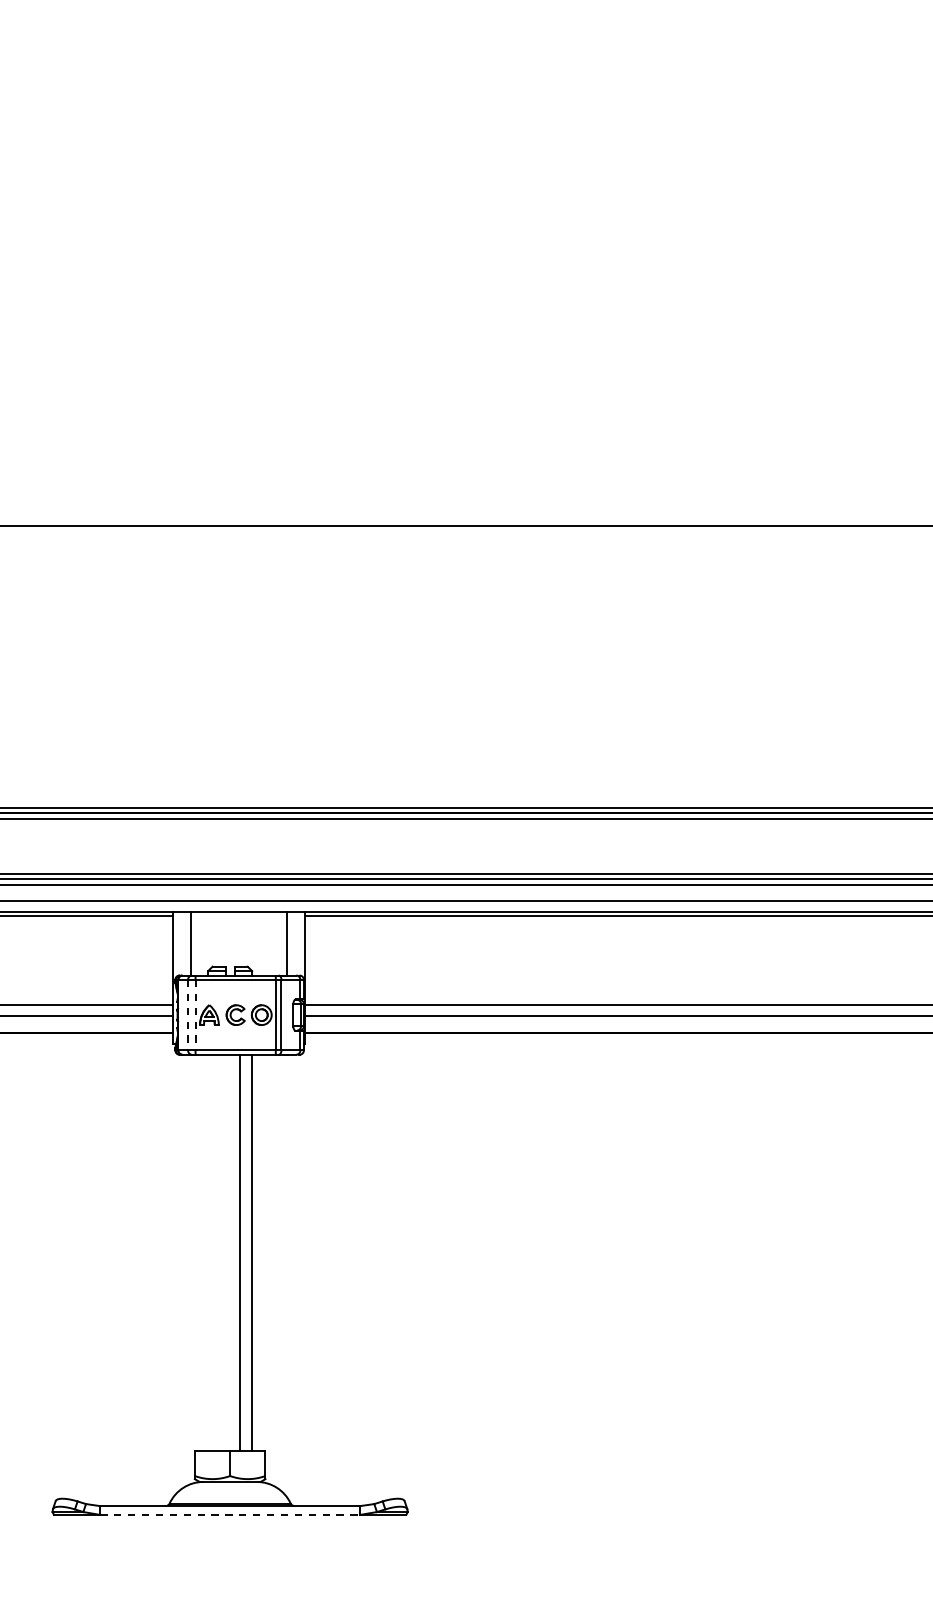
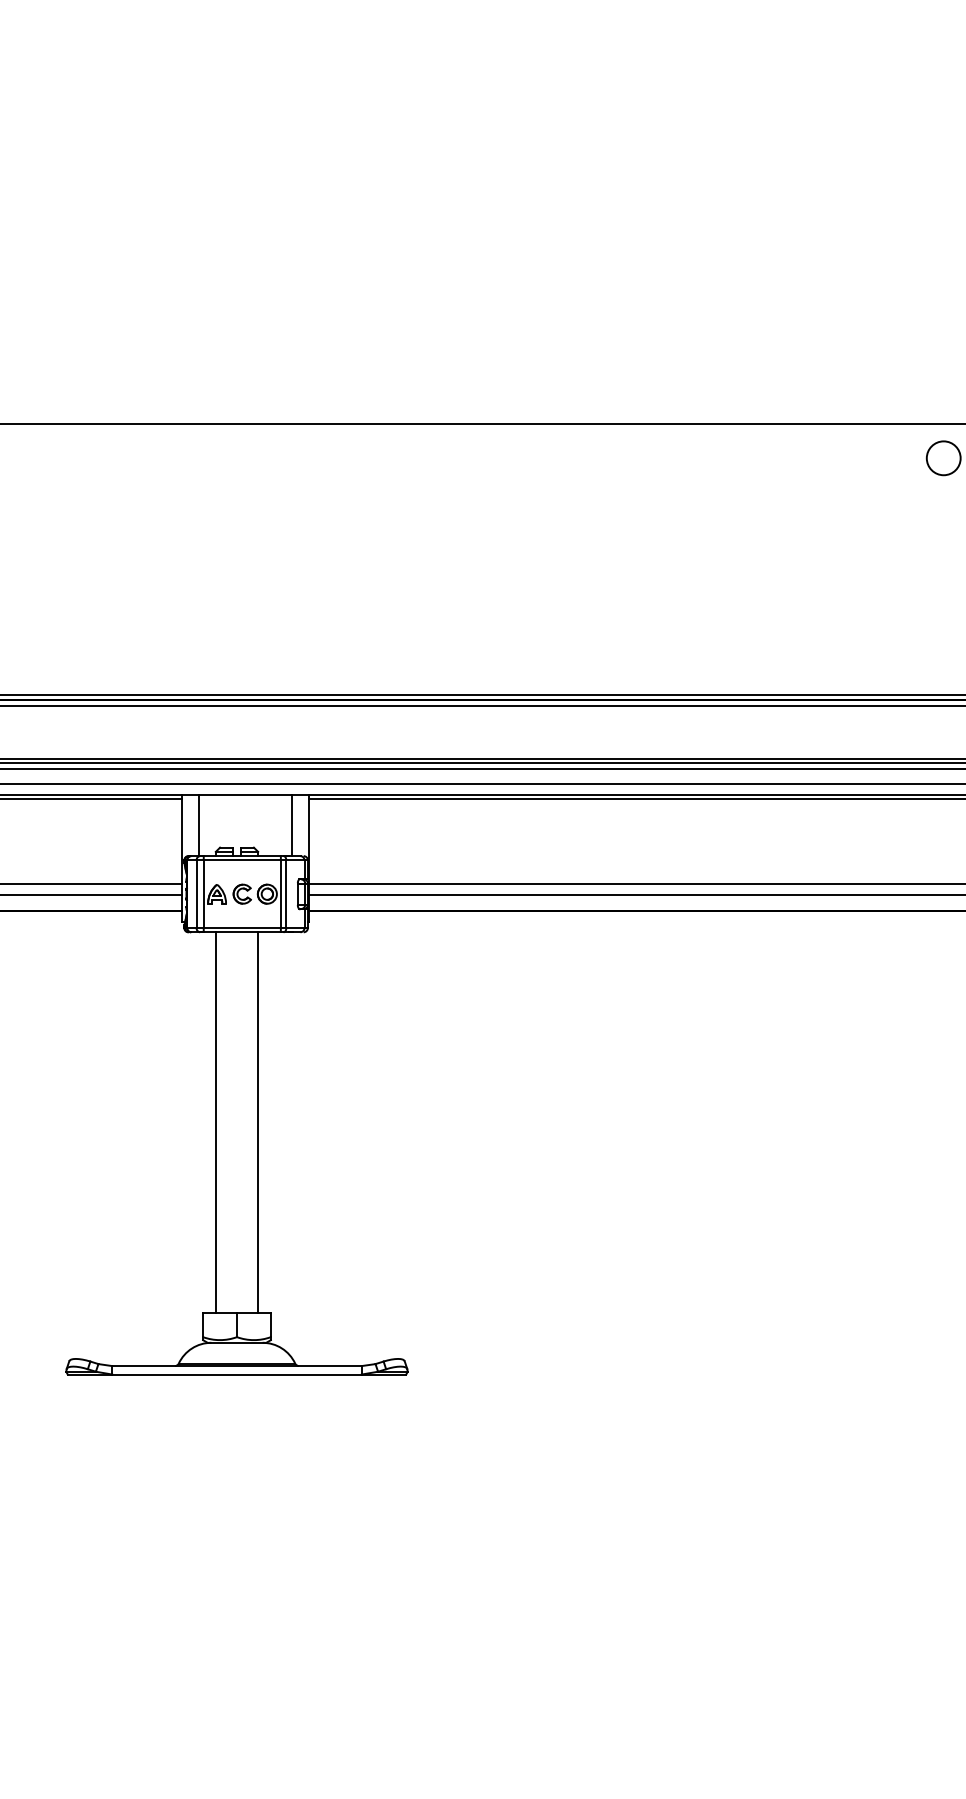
line: (188, 1015) -> (196, 894), dashed -> solid
line: (195, 1015) -> (203, 894), dashed -> solid
line: (240, 1252) -> (215, 1122), moved
line: (230, 1514) -> (237, 1374), dashed -> solid

